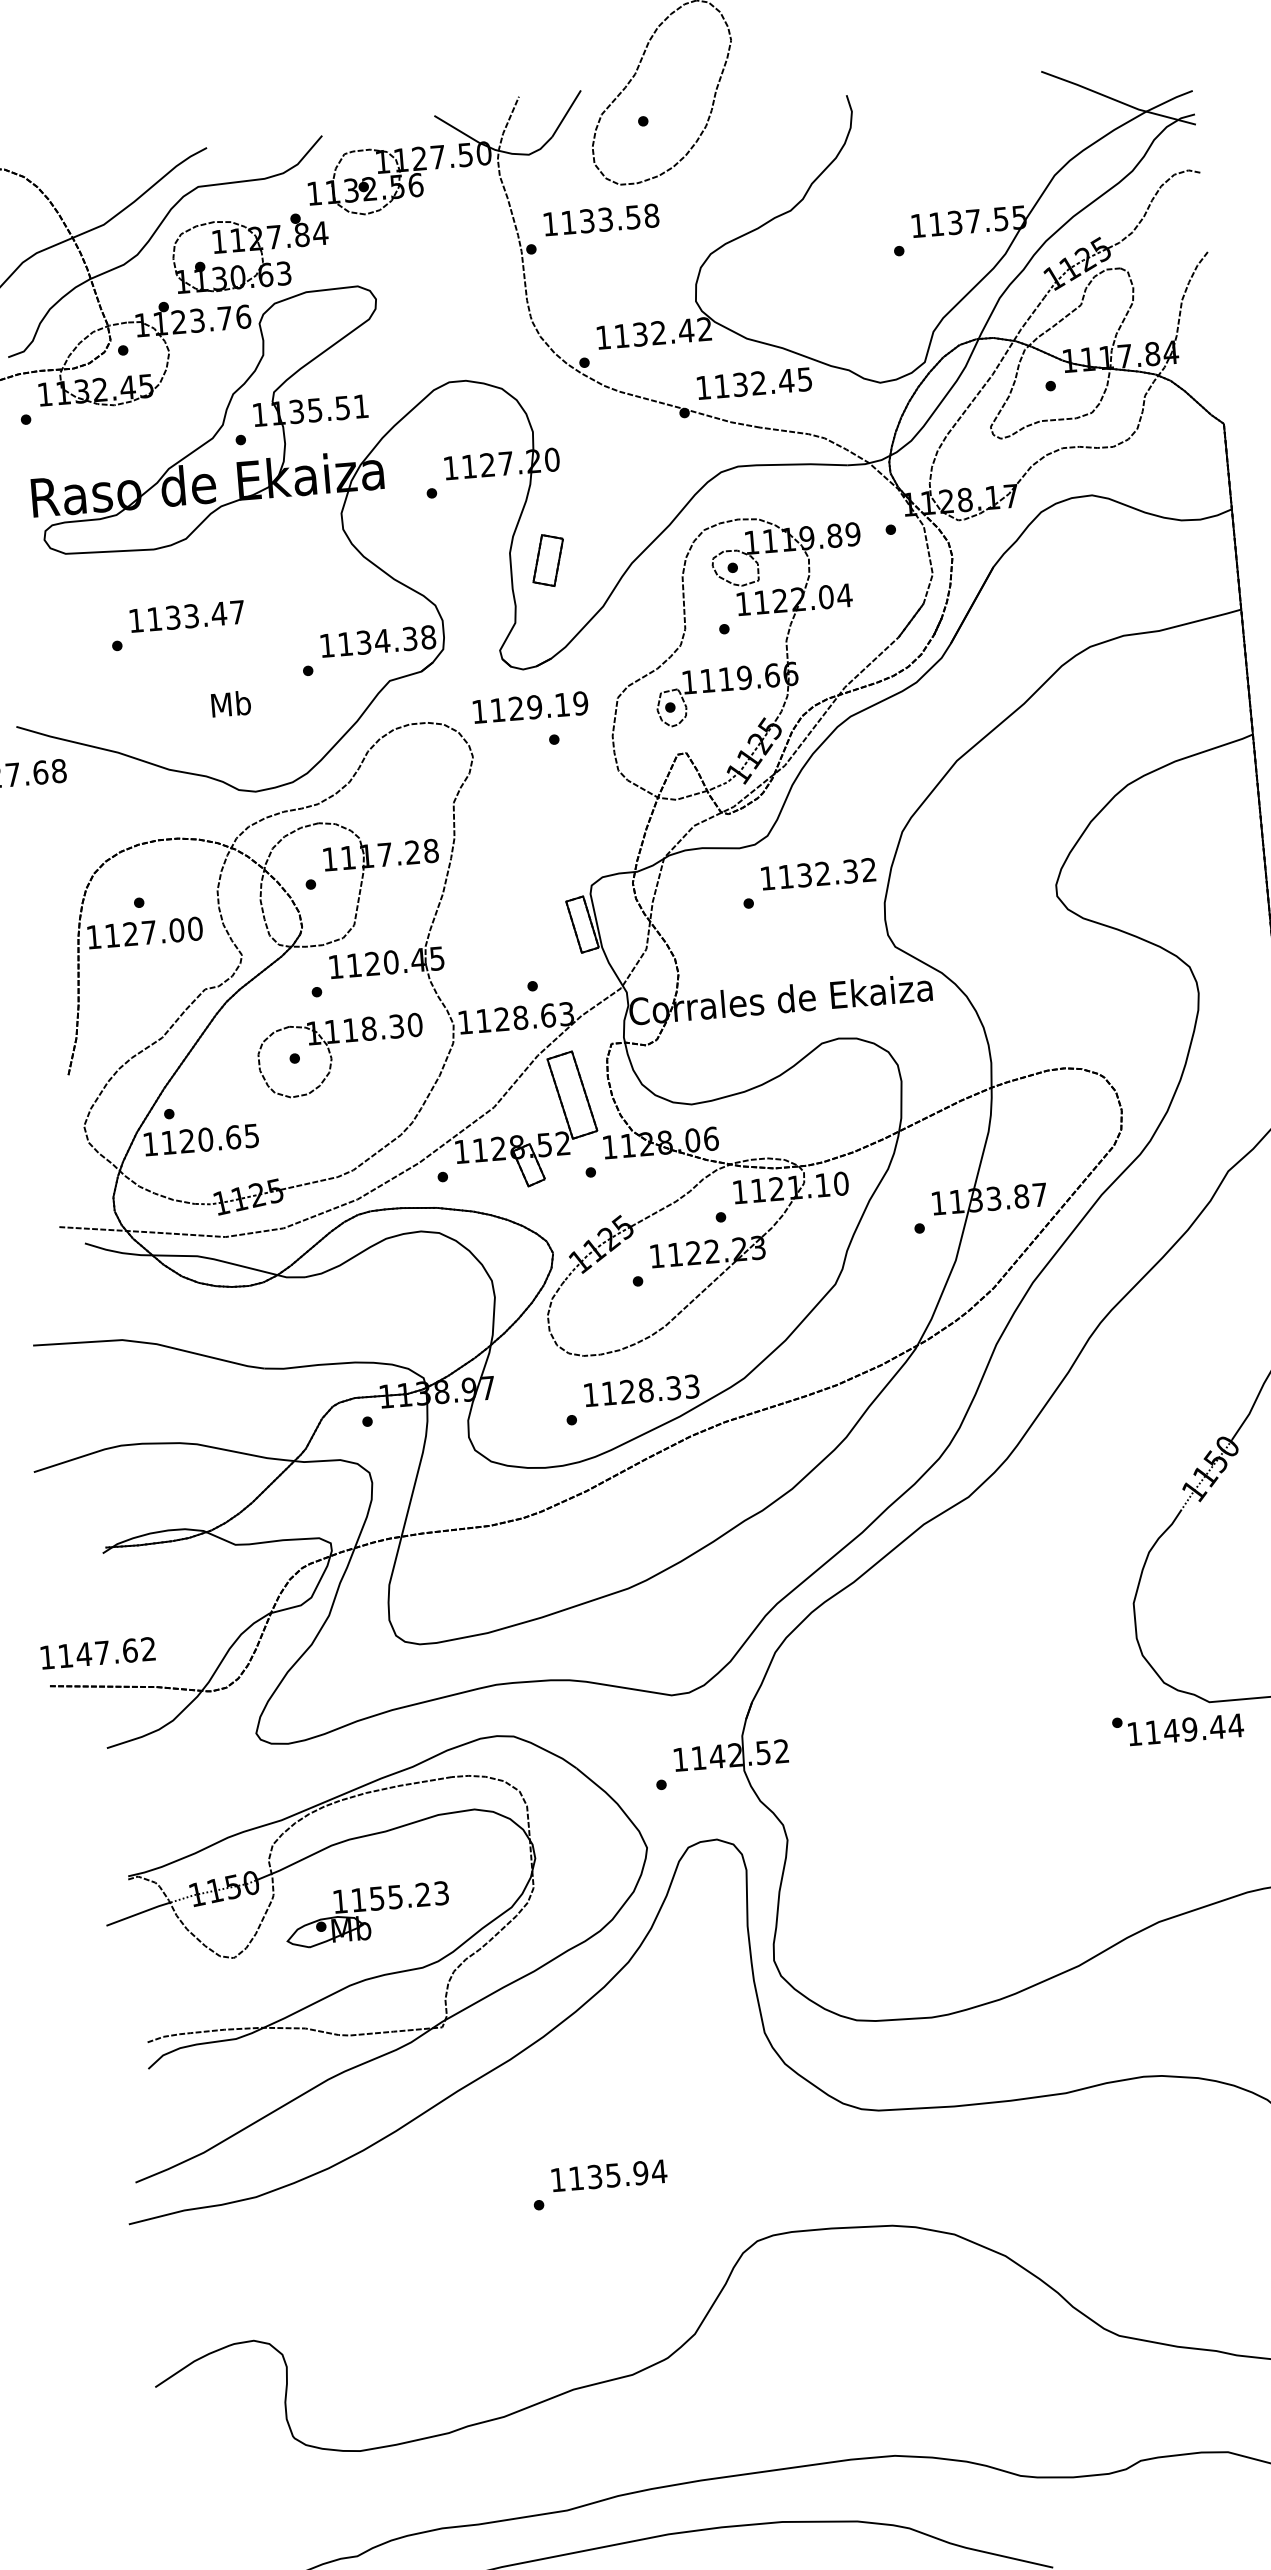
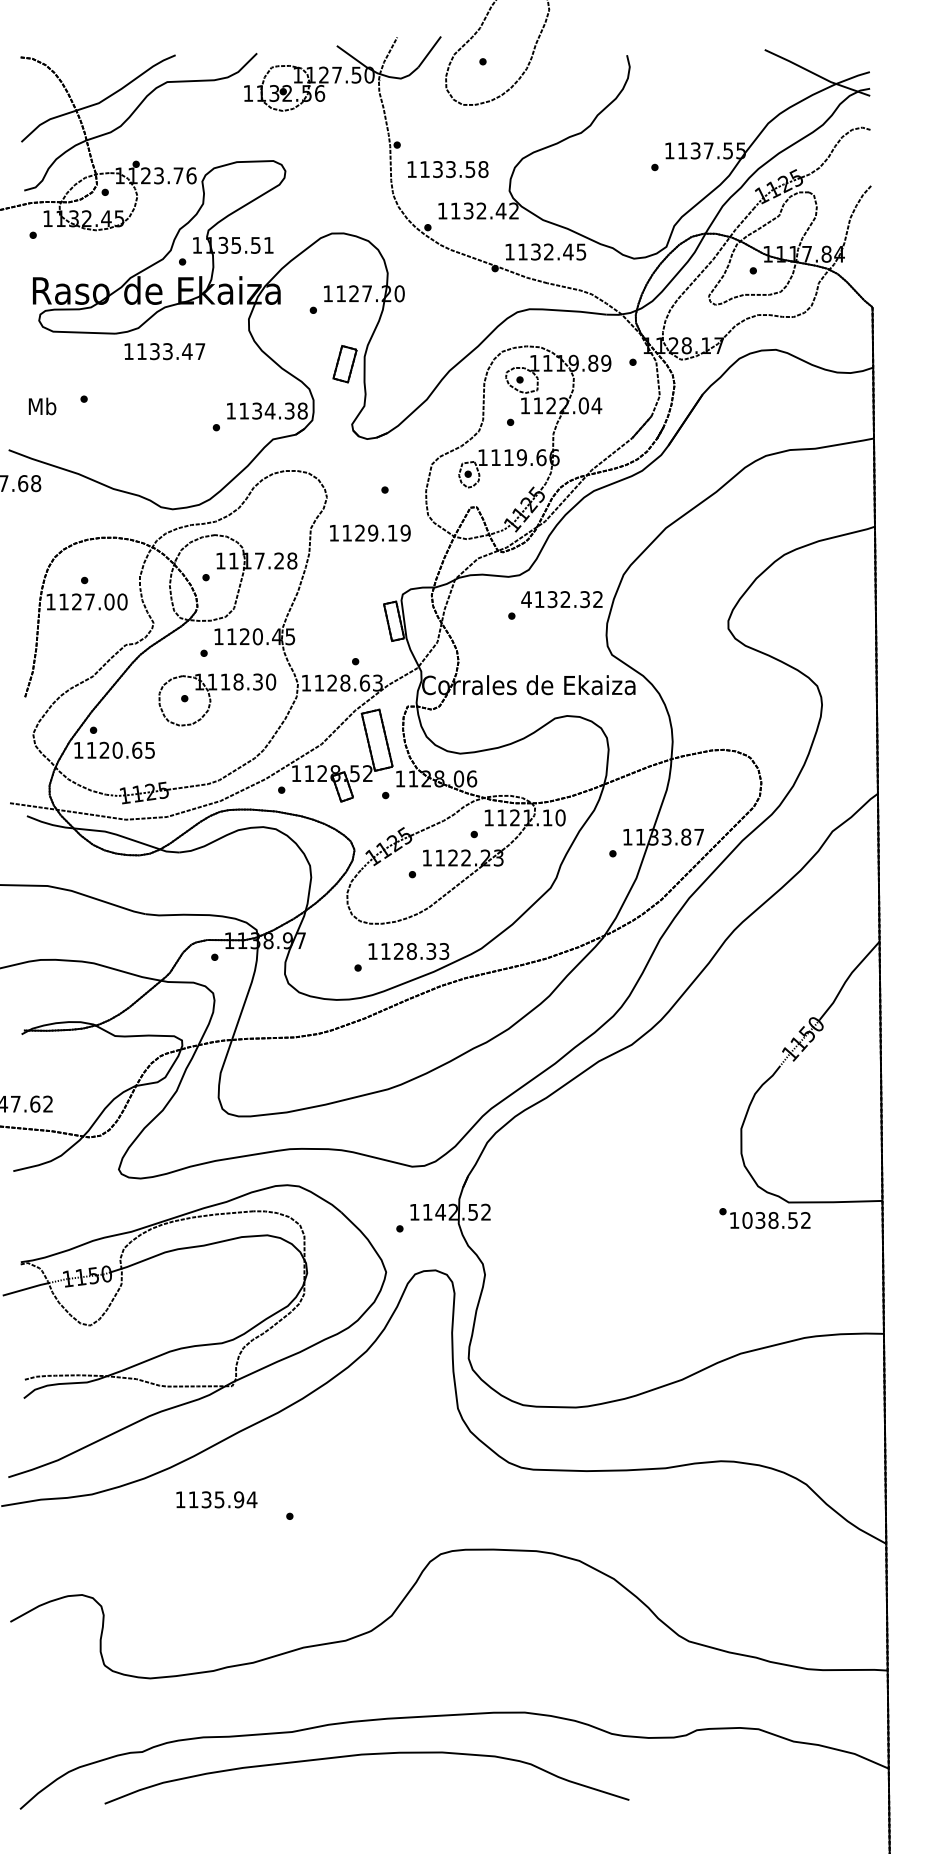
text: (600, 220) -> (447, 169), moved
part: (249, 253) -> (199, 131), removed
part: (547, 561) -> (344, 364), moved
text: (186, 616) -> (164, 351), moved
text: (231, 704) -> (42, 406), moved
text: (530, 706) -> (370, 532), moved
text: (767, 878) -> (526, 599), 1132.32 -> 4132.32
text: (1194, 1729) -> (776, 1220), 1149.44 -> 1038.52
part: (366, 1915) -> (185, 1303), removed
text: (608, 2175) -> (216, 1499), moved

